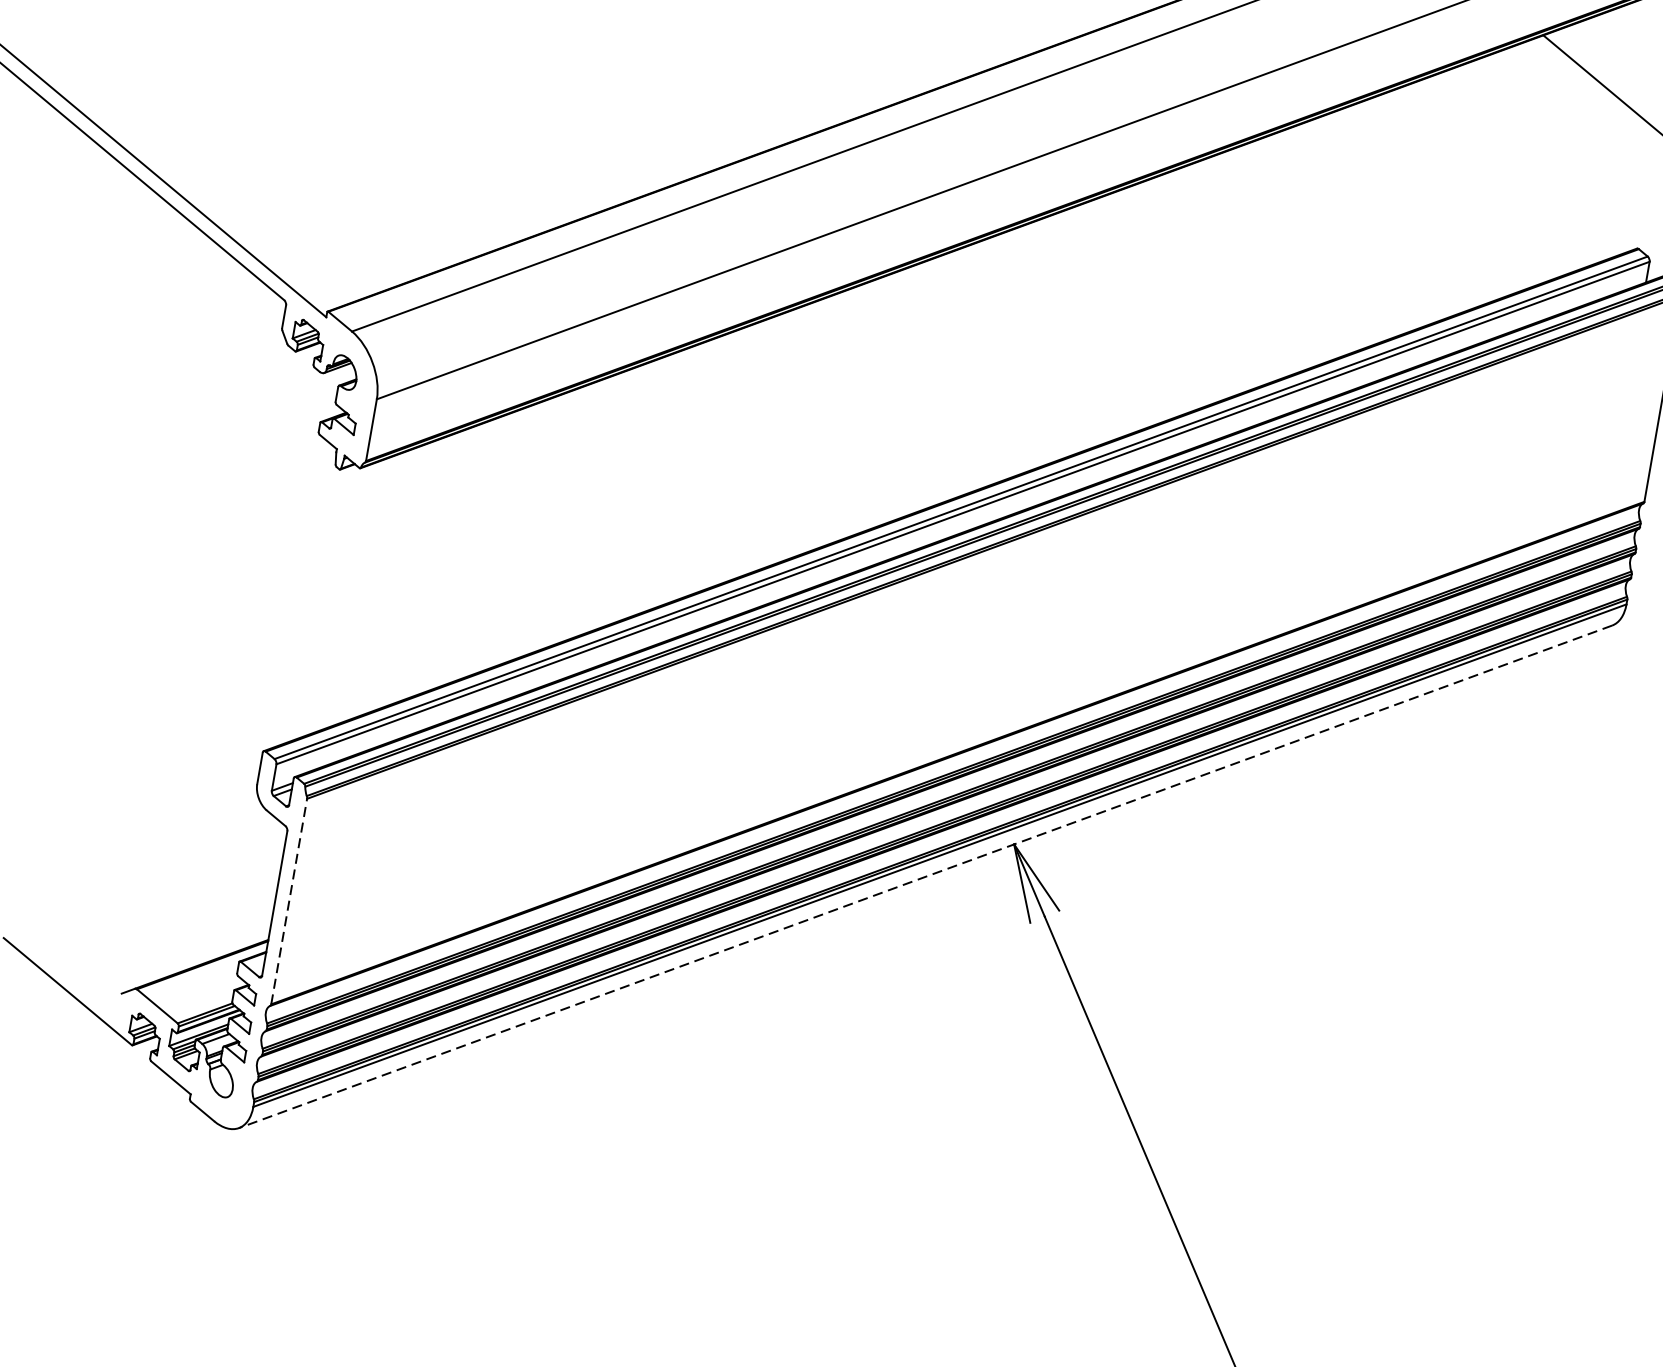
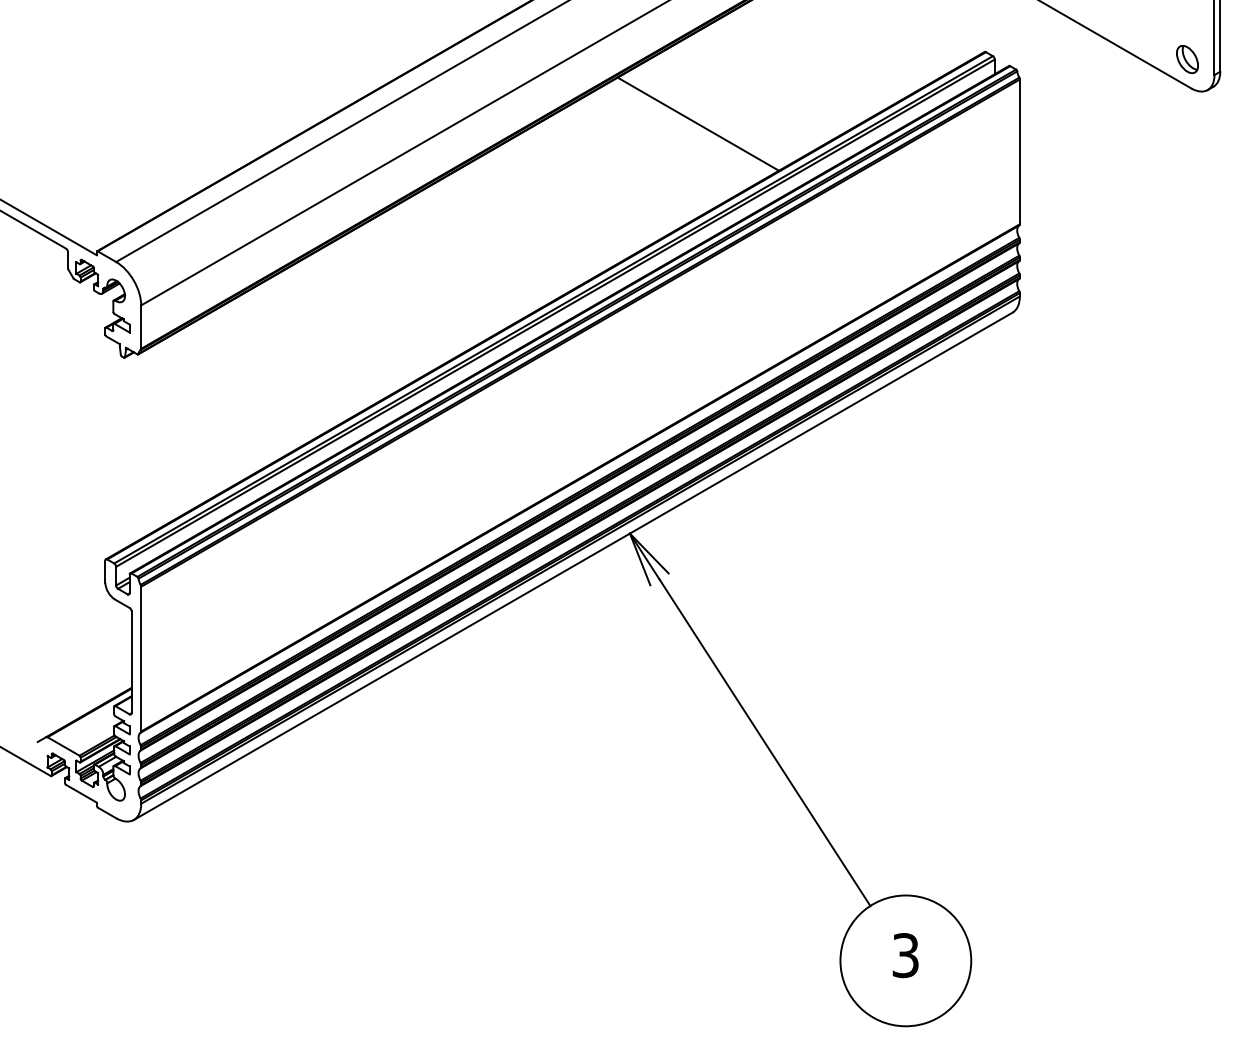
line: (1211, 278) -> (697, 123), added
line: (924, 876) -> (572, 566), dashed -> solid
line: (289, 900) -> (141, 658), dashed -> solid

